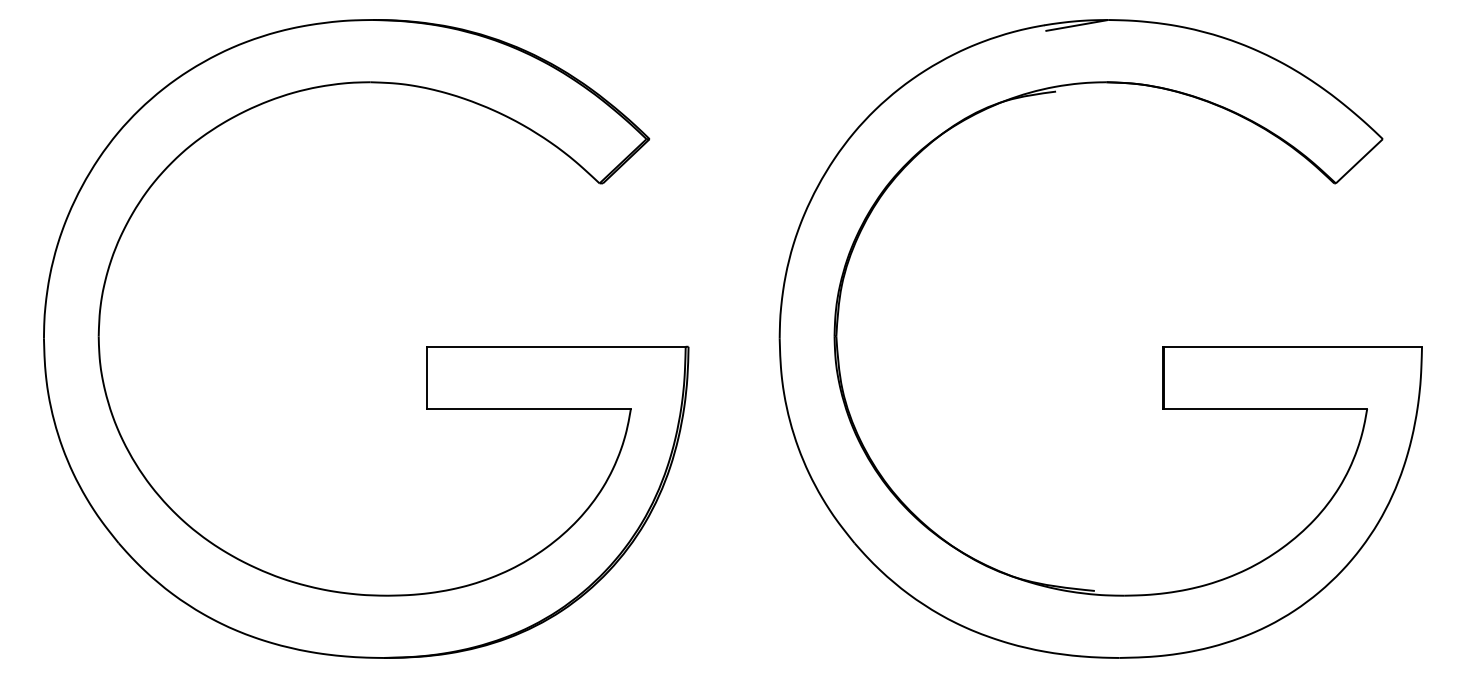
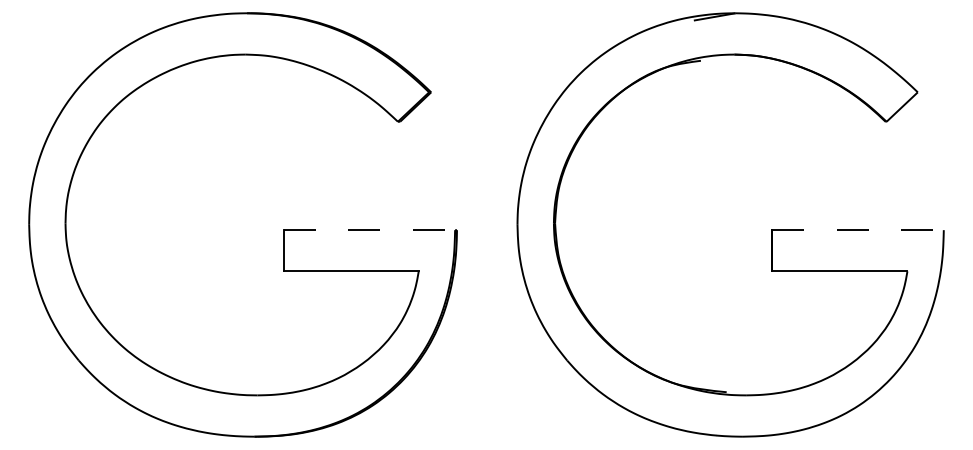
line: (556, 347) -> (369, 230), solid -> dashed
line: (1293, 347) -> (858, 230), solid -> dashed

